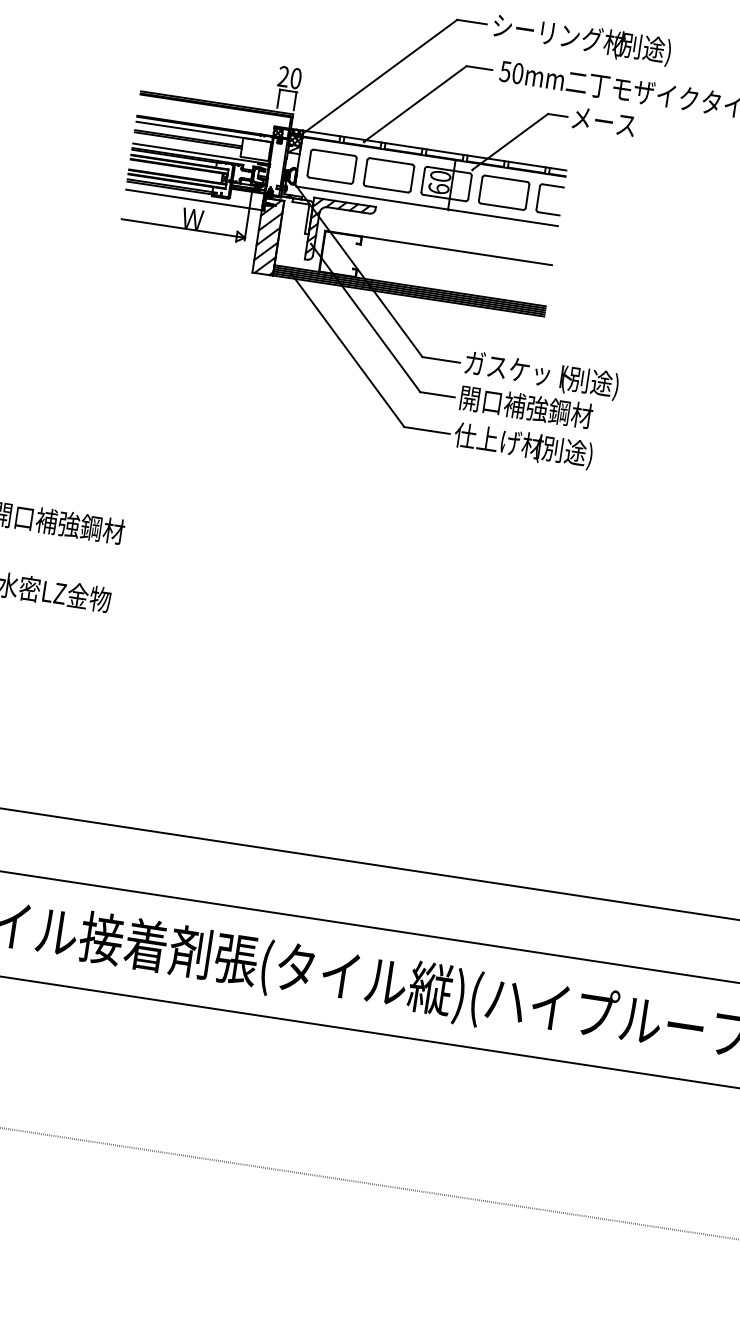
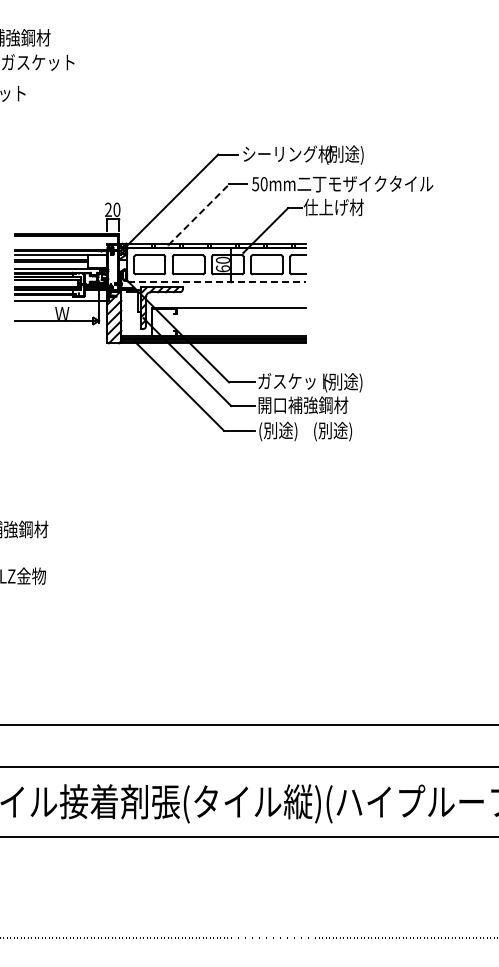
line: (414, 103) -> (198, 214), solid -> dashed
text: (614, 123) -> (333, 207), メース -> 仕上げ材
line: (427, 206) -> (217, 281), solid -> dashed
text: (498, 442) -> (288, 431), 仕上げ材 -> (別途)

